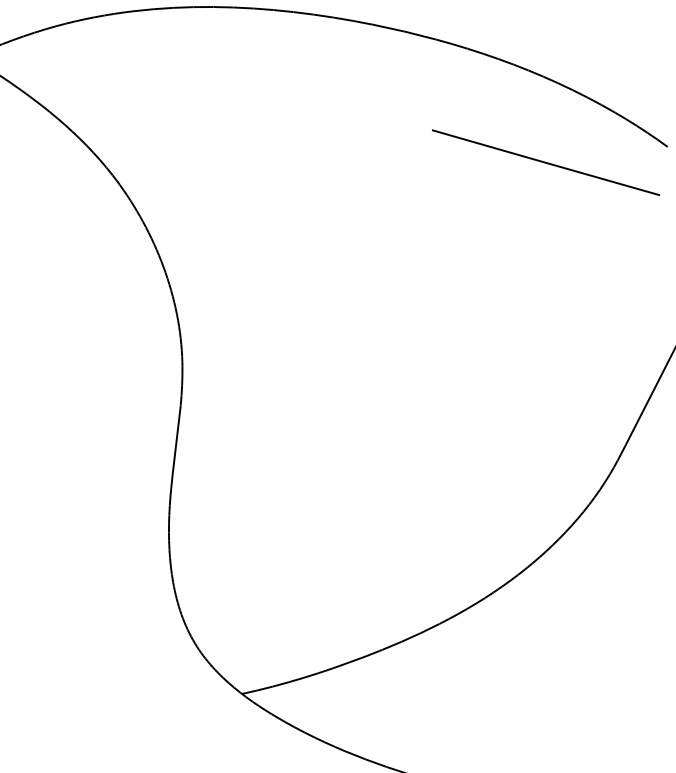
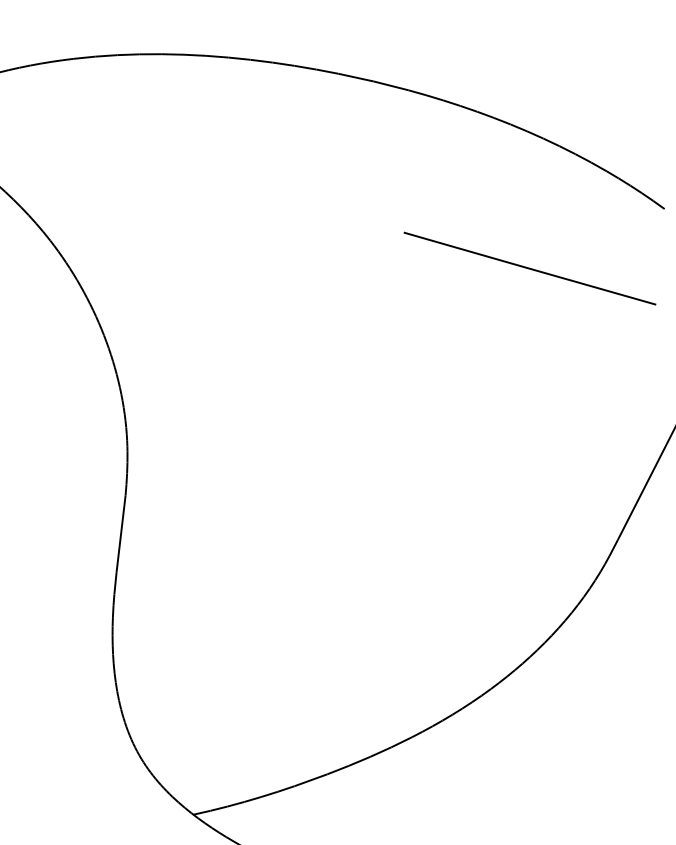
line: (546, 162) -> (530, 268), moved

